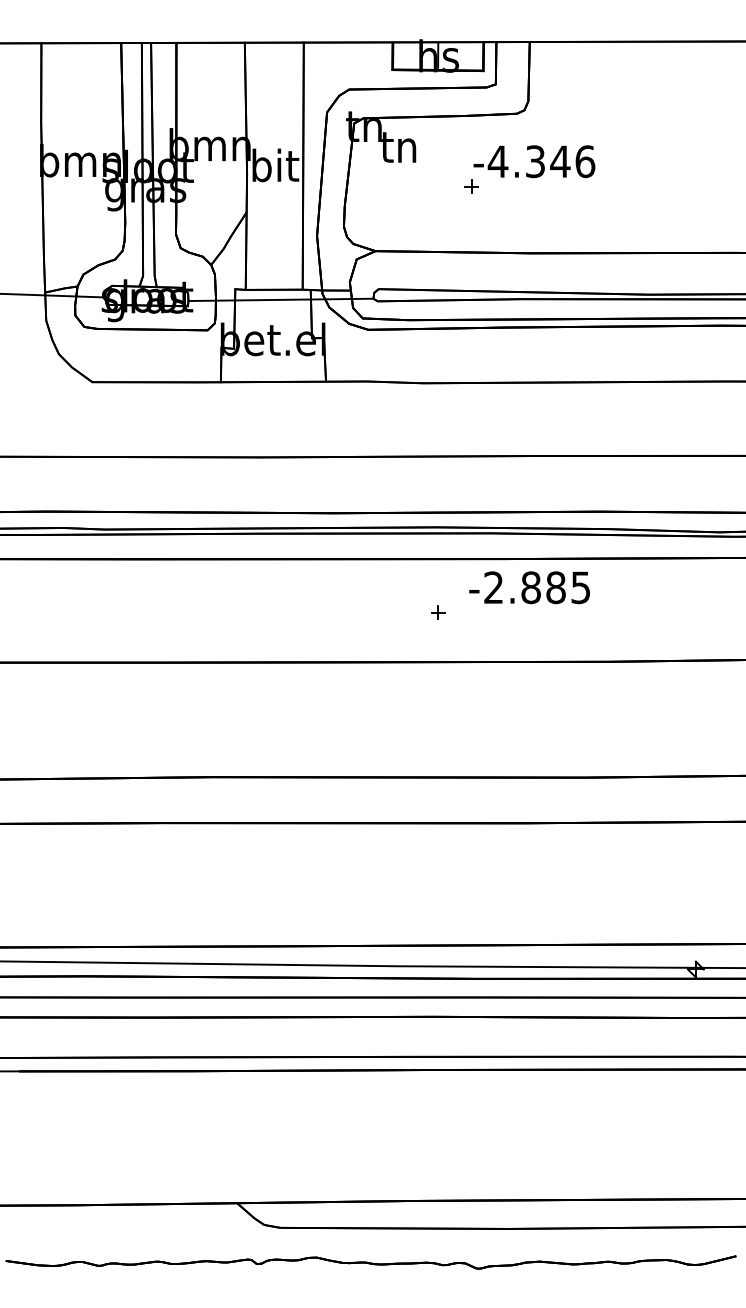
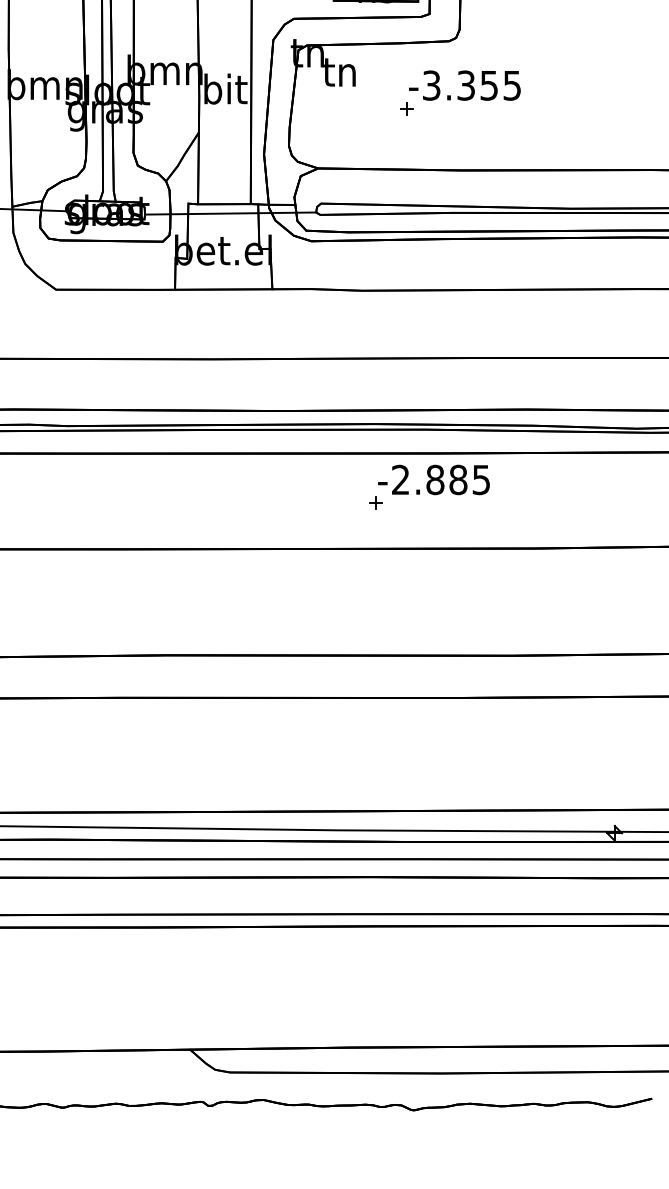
text: (541, 161) -> (471, 85), -4.346 -> -3.355
text: (529, 587) -> (433, 479), moved

